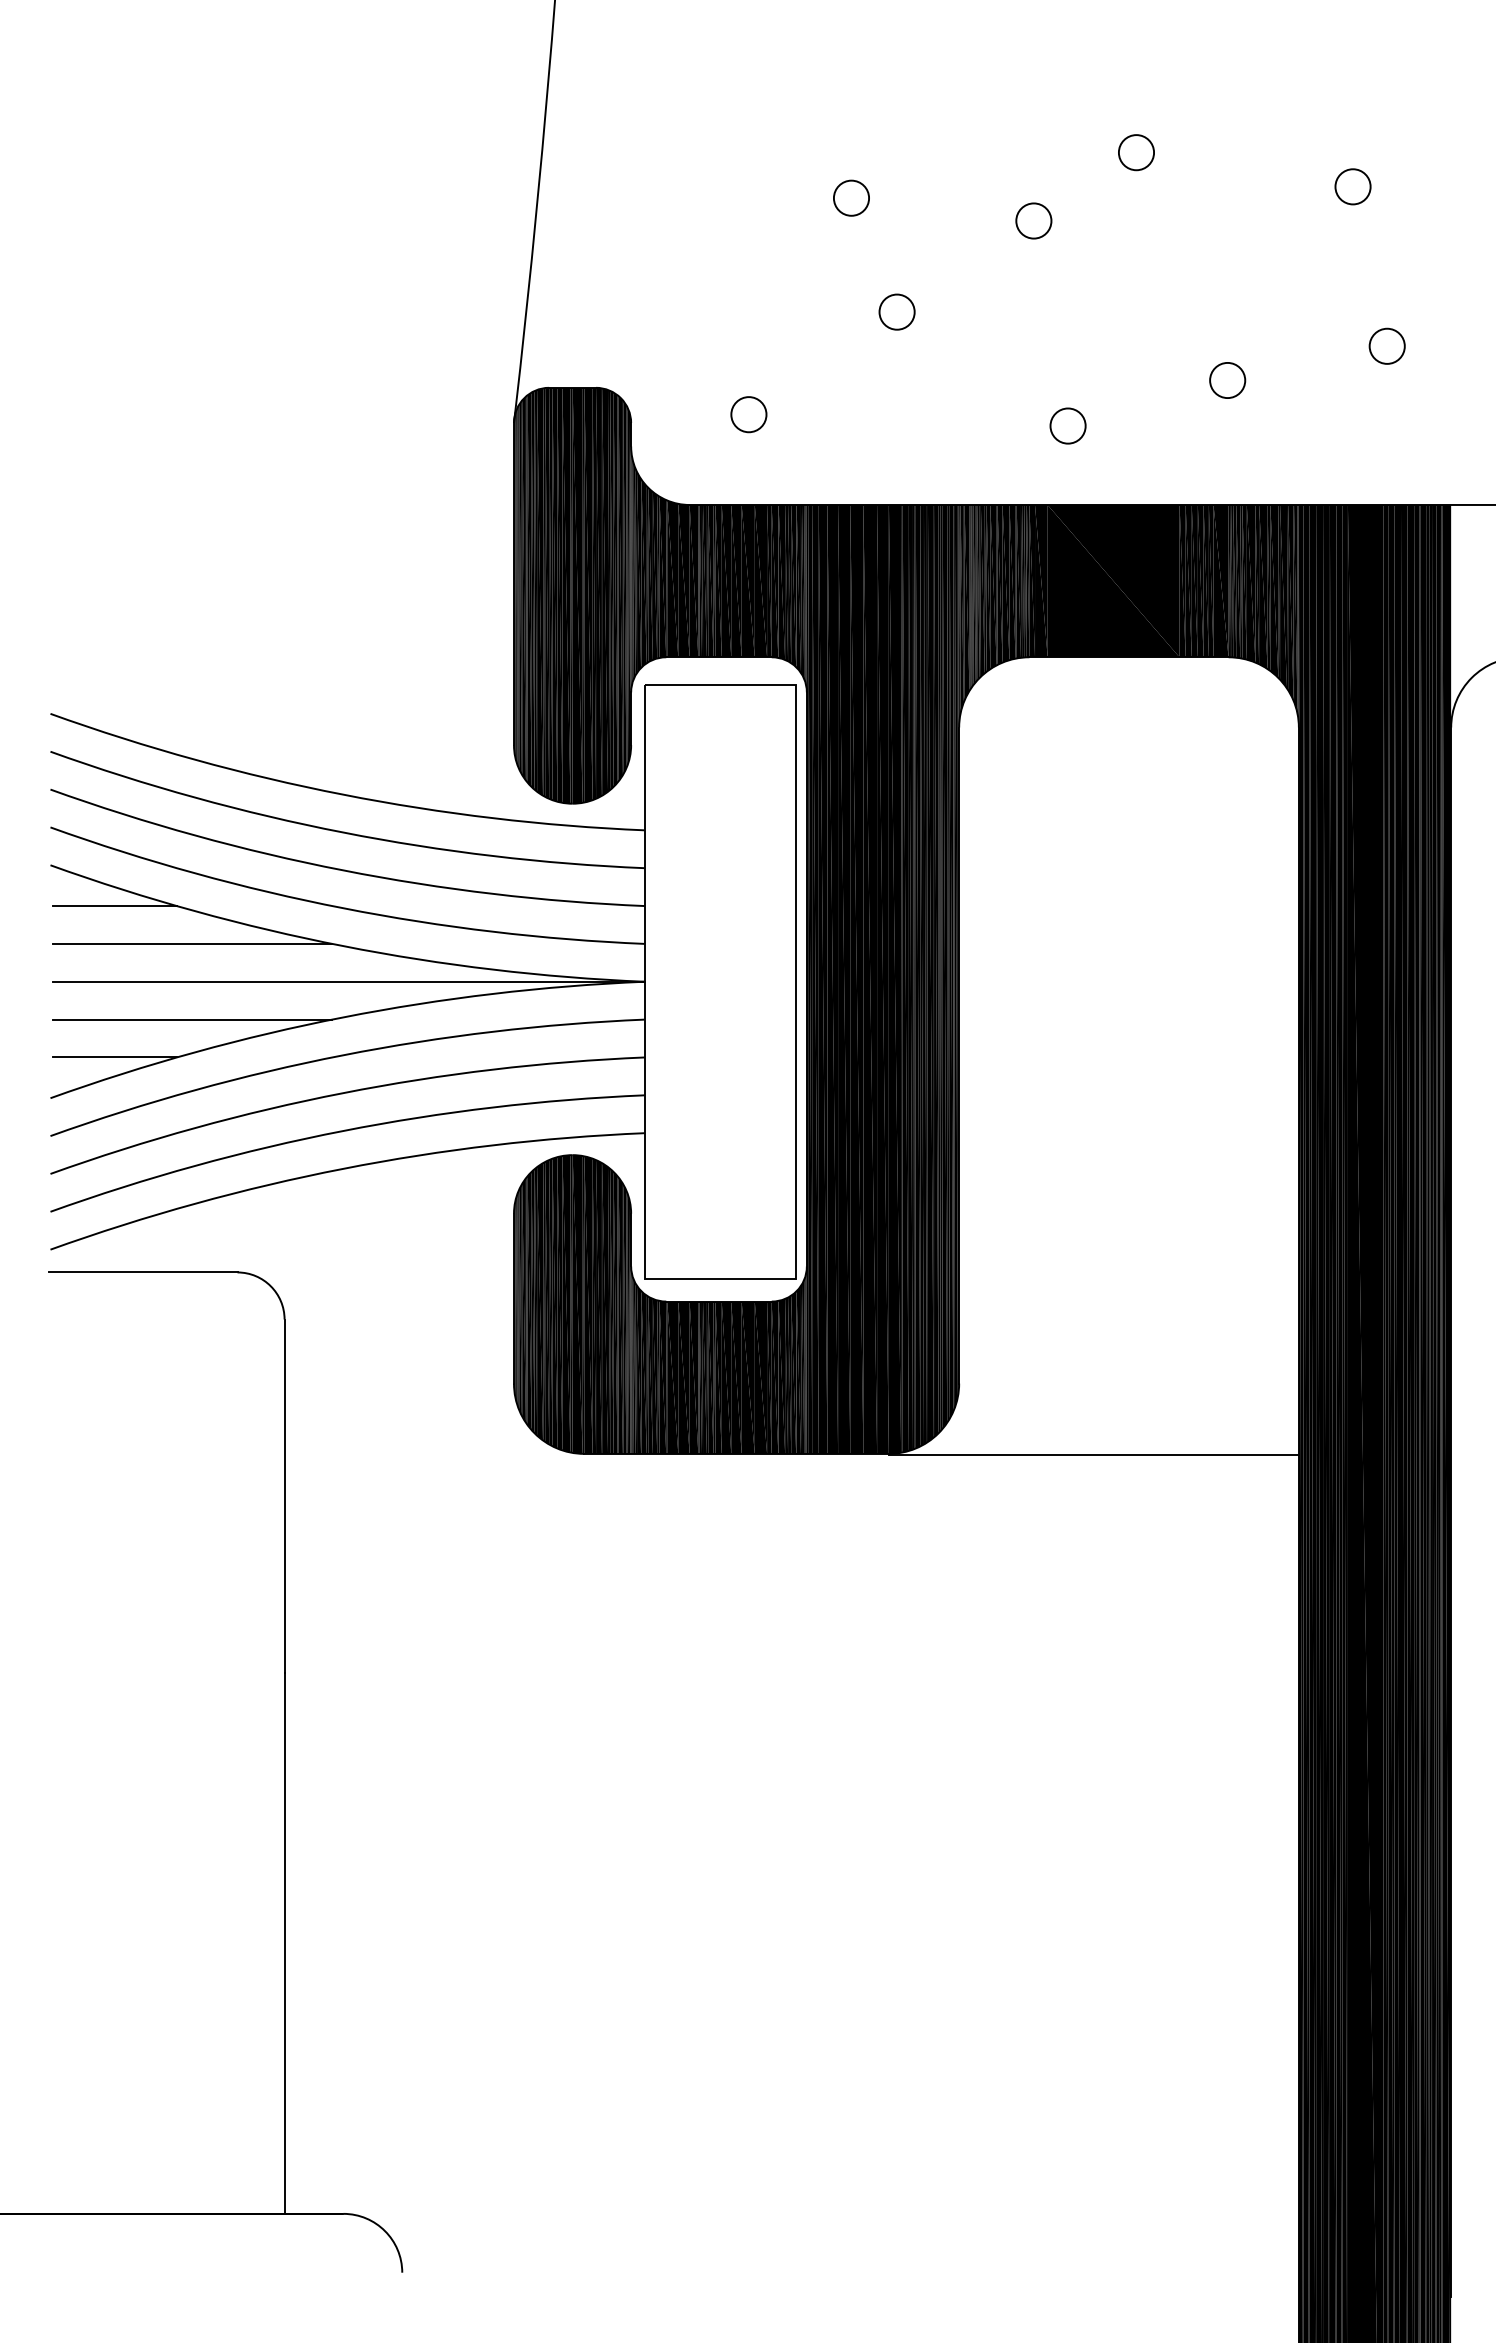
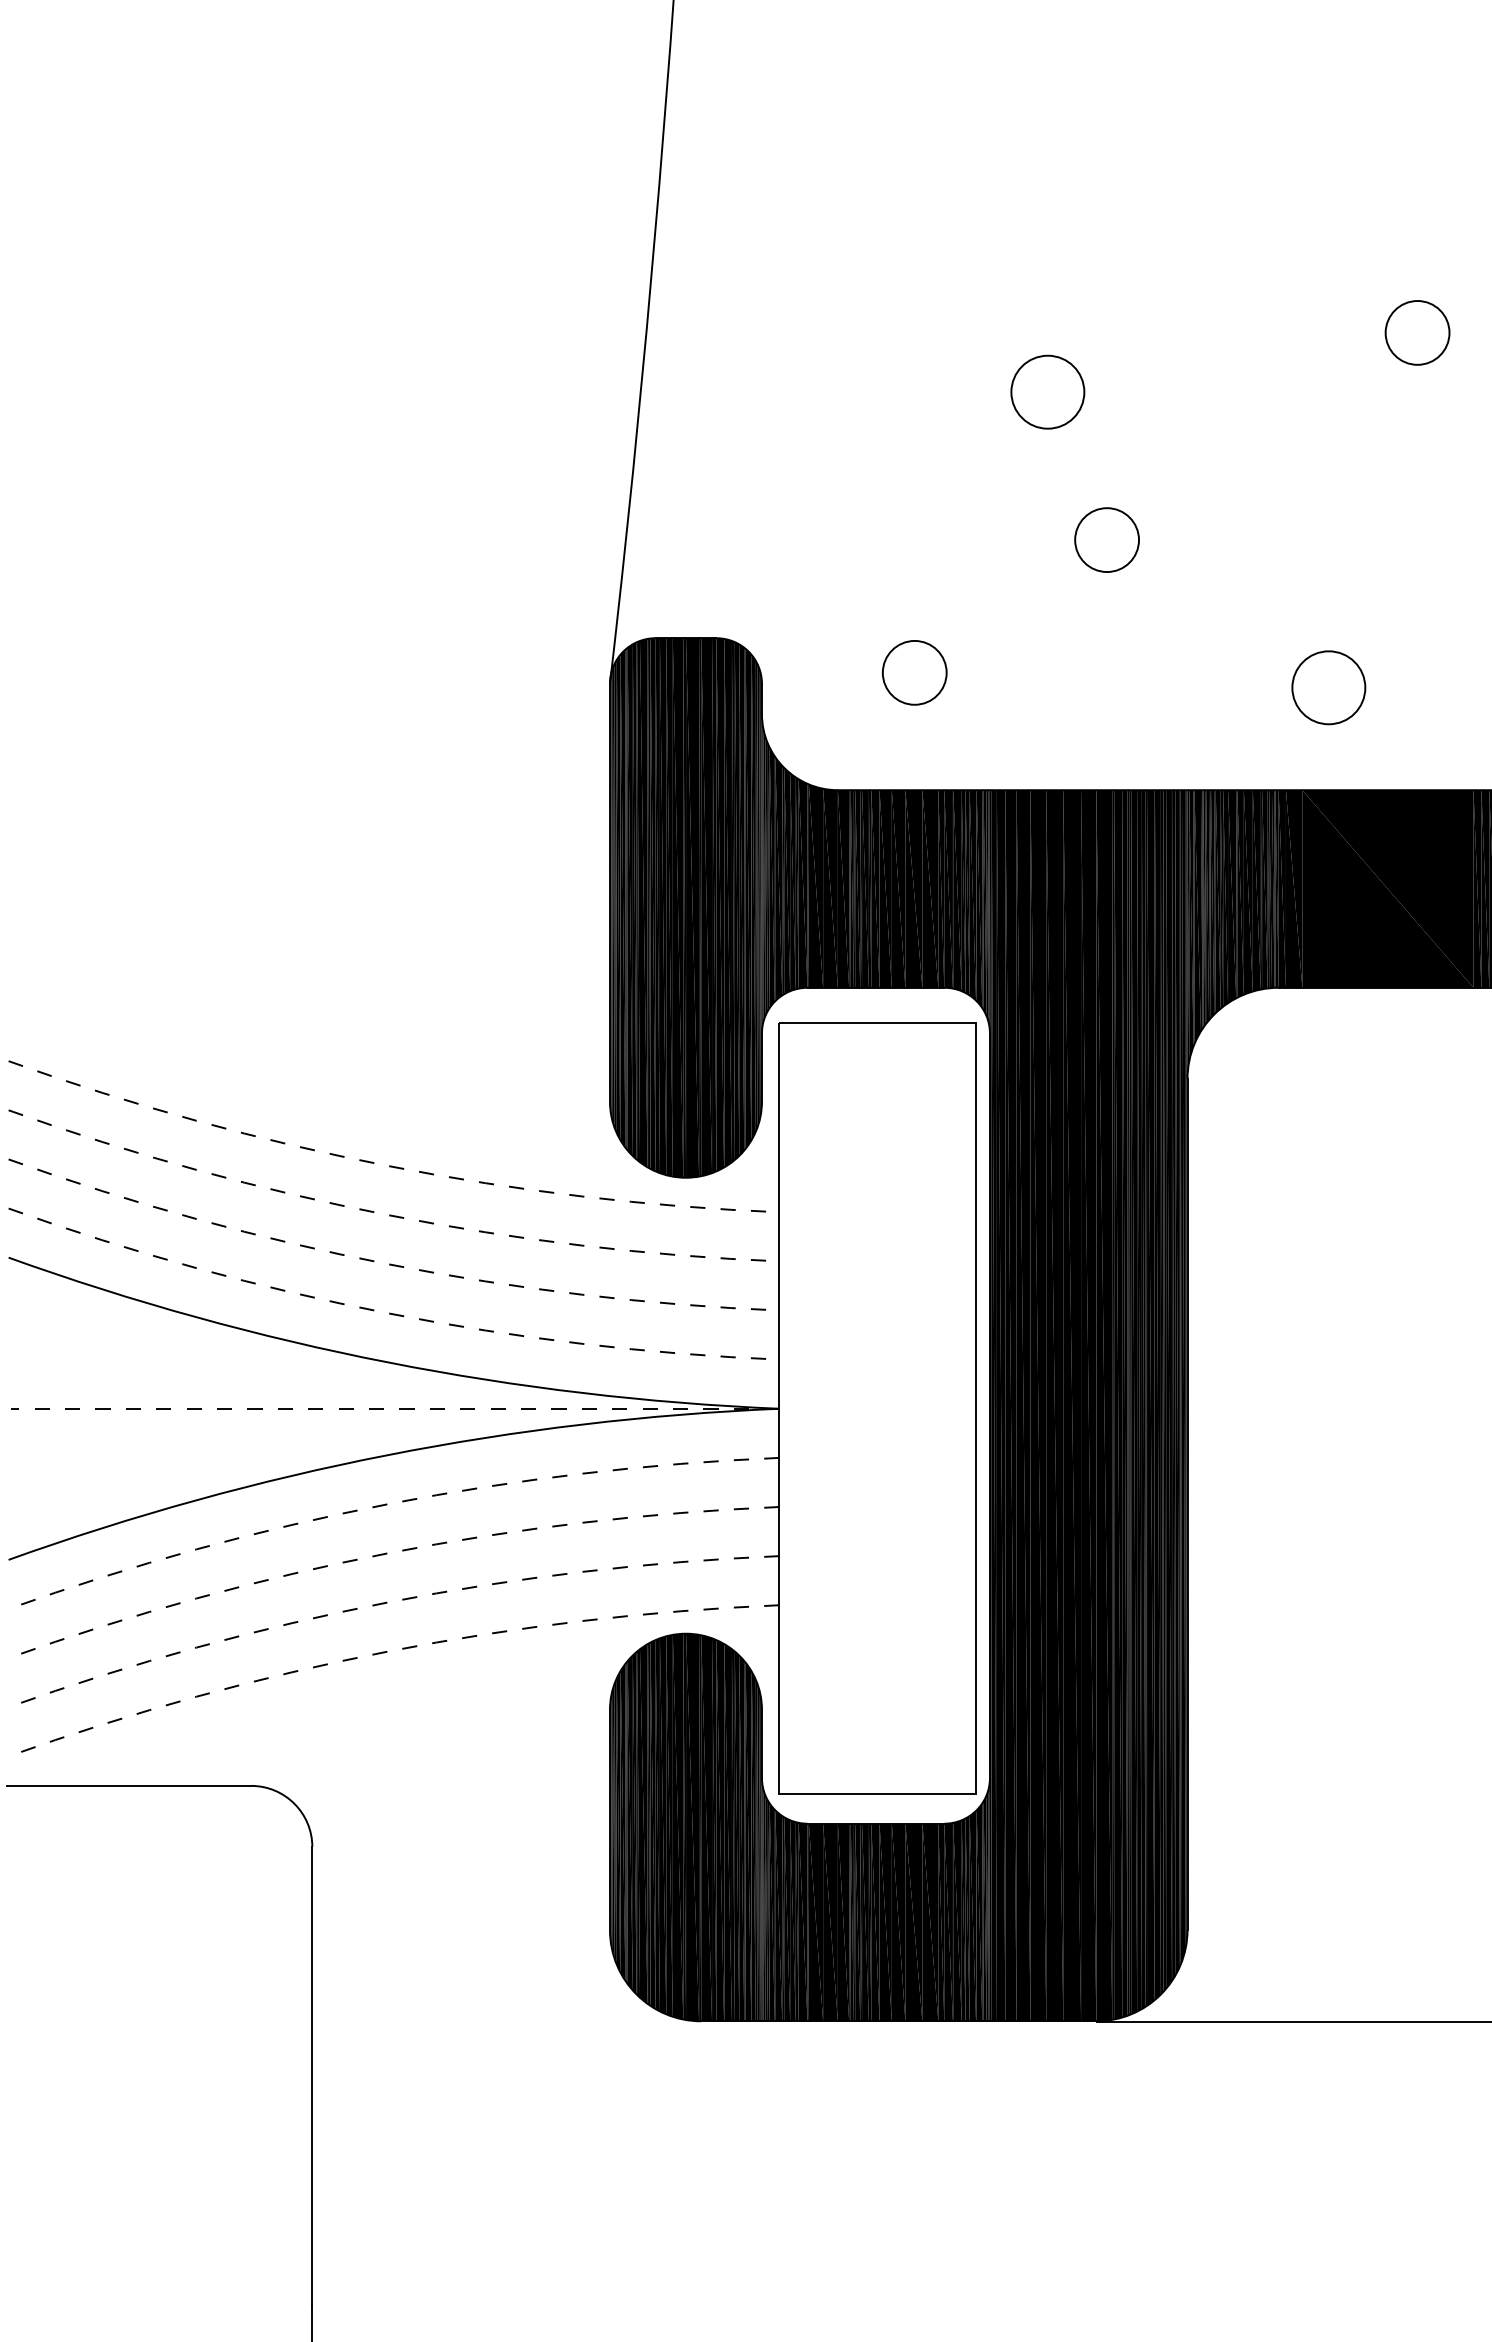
circle: (1136, 152) -> (1417, 332), size x1.4
circle: (851, 197) -> (1047, 391), size x1.6
circle: (1033, 220) -> (1283, 421), removed
circle: (896, 311) -> (1106, 539), size x1.4
circle: (748, 414) -> (914, 672), size x1.4
circle: (1067, 425) -> (1328, 687), size x1.6
arc: (343, 794) -> (388, 1165), solid -> dashed
arc: (343, 832) -> (388, 1215), solid -> dashed
arc: (343, 870) -> (388, 1264), solid -> dashed
line: (114, 906) -> (91, 1311), removed
arc: (343, 908) -> (388, 1313), solid -> dashed
line: (192, 943) -> (192, 1359), removed
line: (348, 981) -> (395, 1408), solid -> dashed
line: (192, 1019) -> (192, 1457), removed
arc: (343, 1055) -> (388, 1504), solid -> dashed
line: (114, 1057) -> (91, 1507), removed
arc: (343, 1093) -> (388, 1553), solid -> dashed
arc: (343, 1131) -> (388, 1603), solid -> dashed
arc: (343, 1168) -> (388, 1651), solid -> dashed

